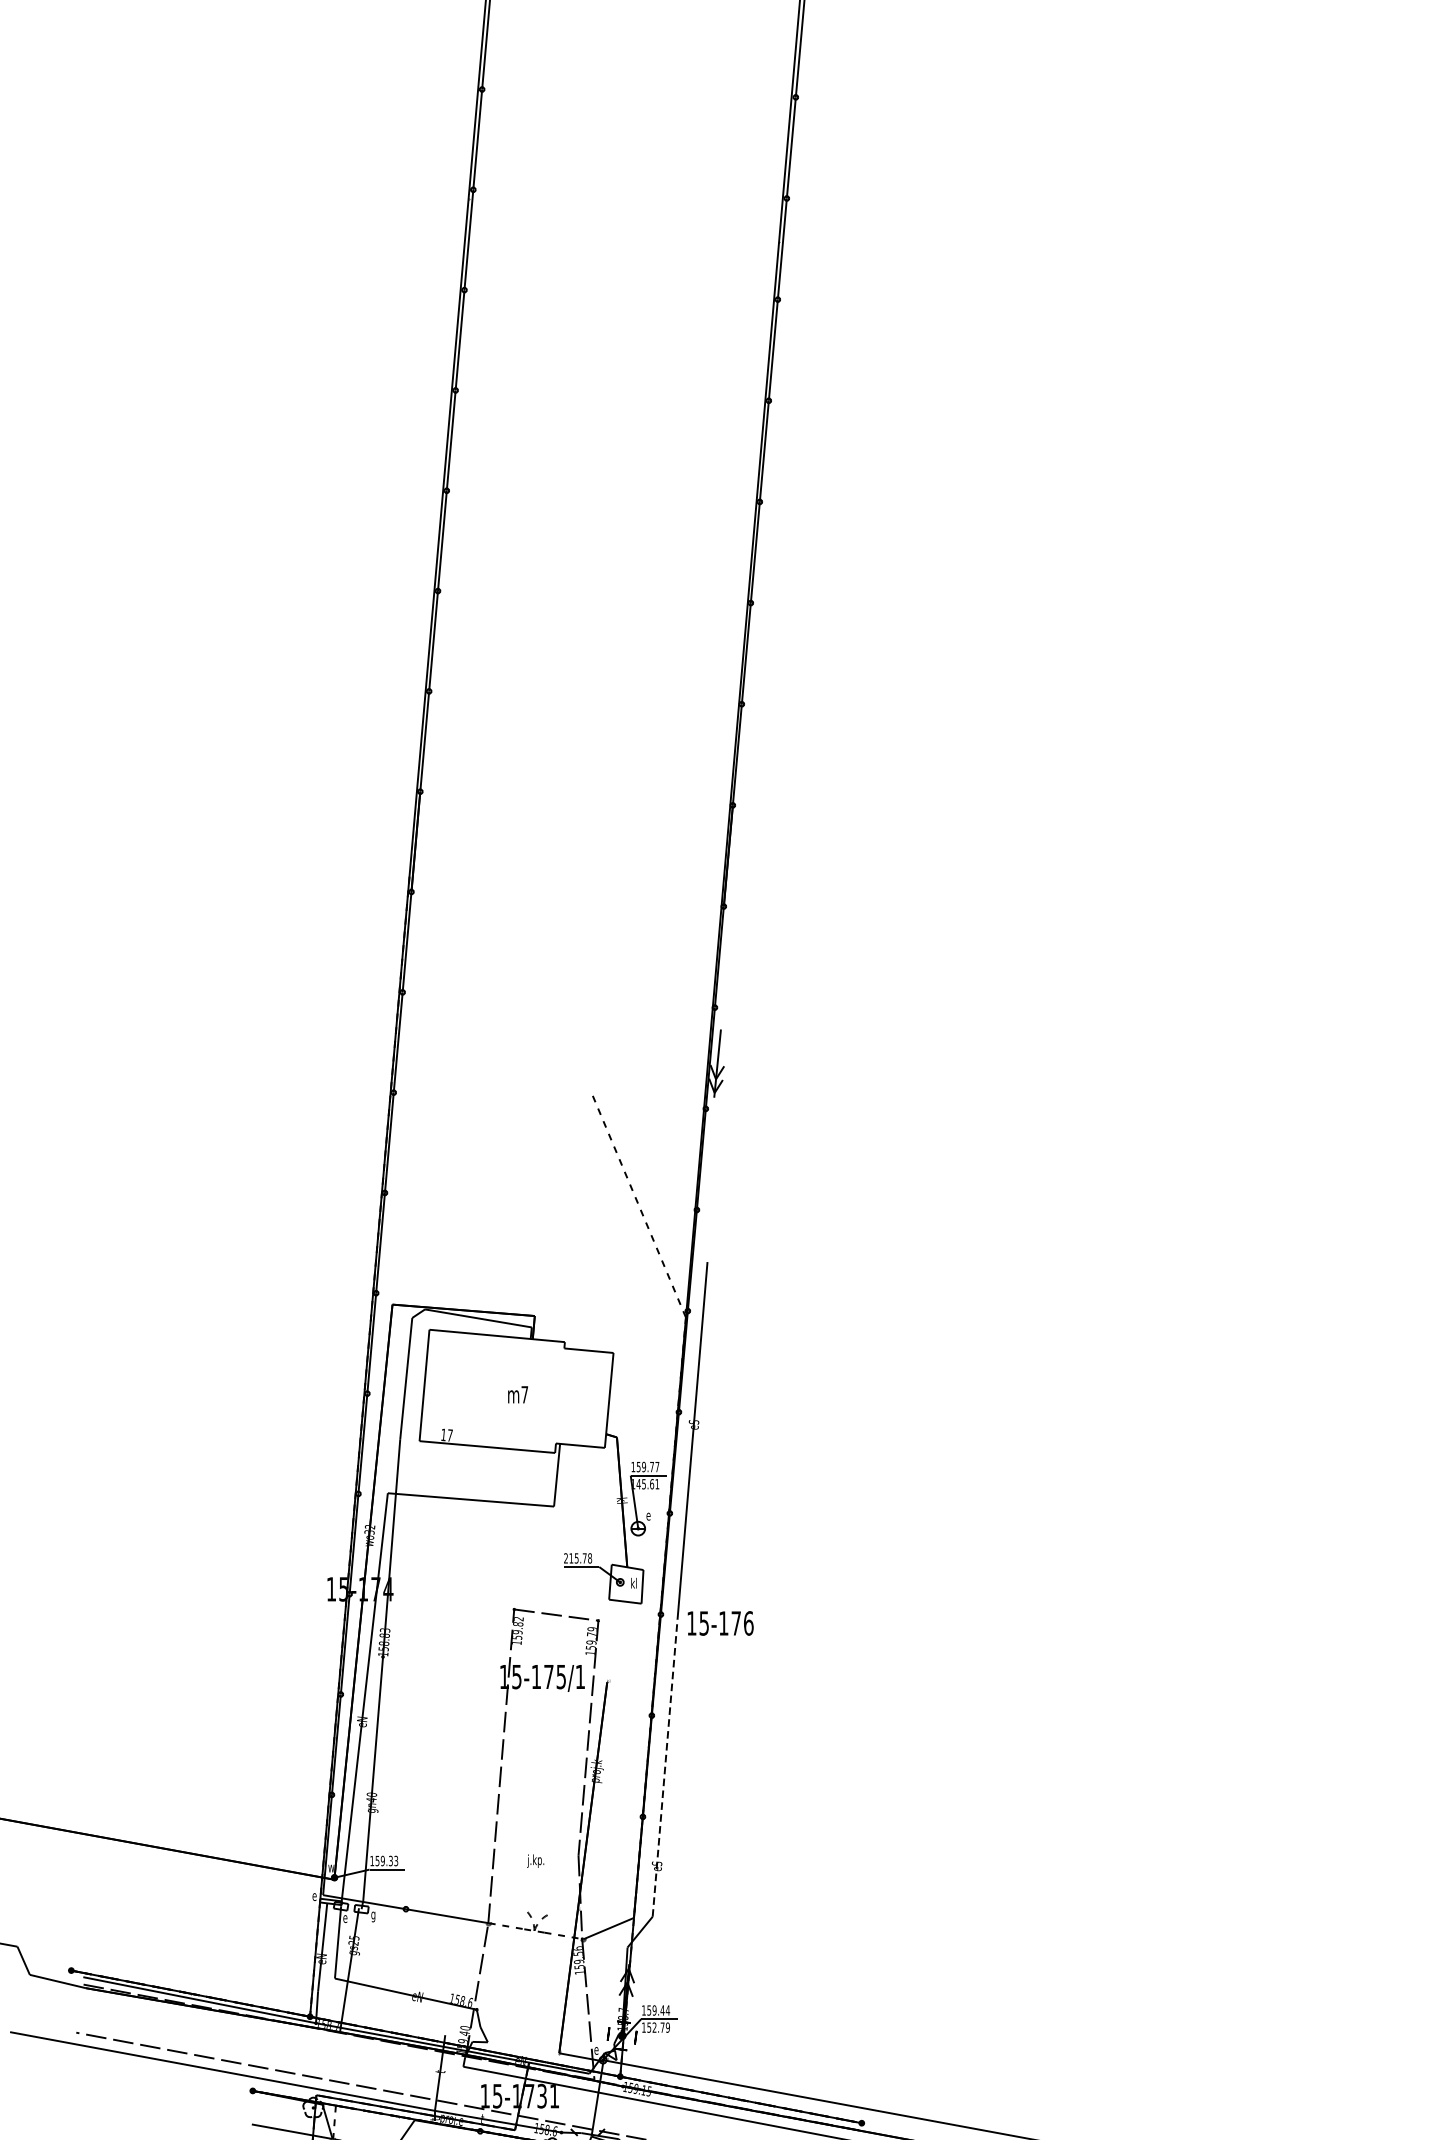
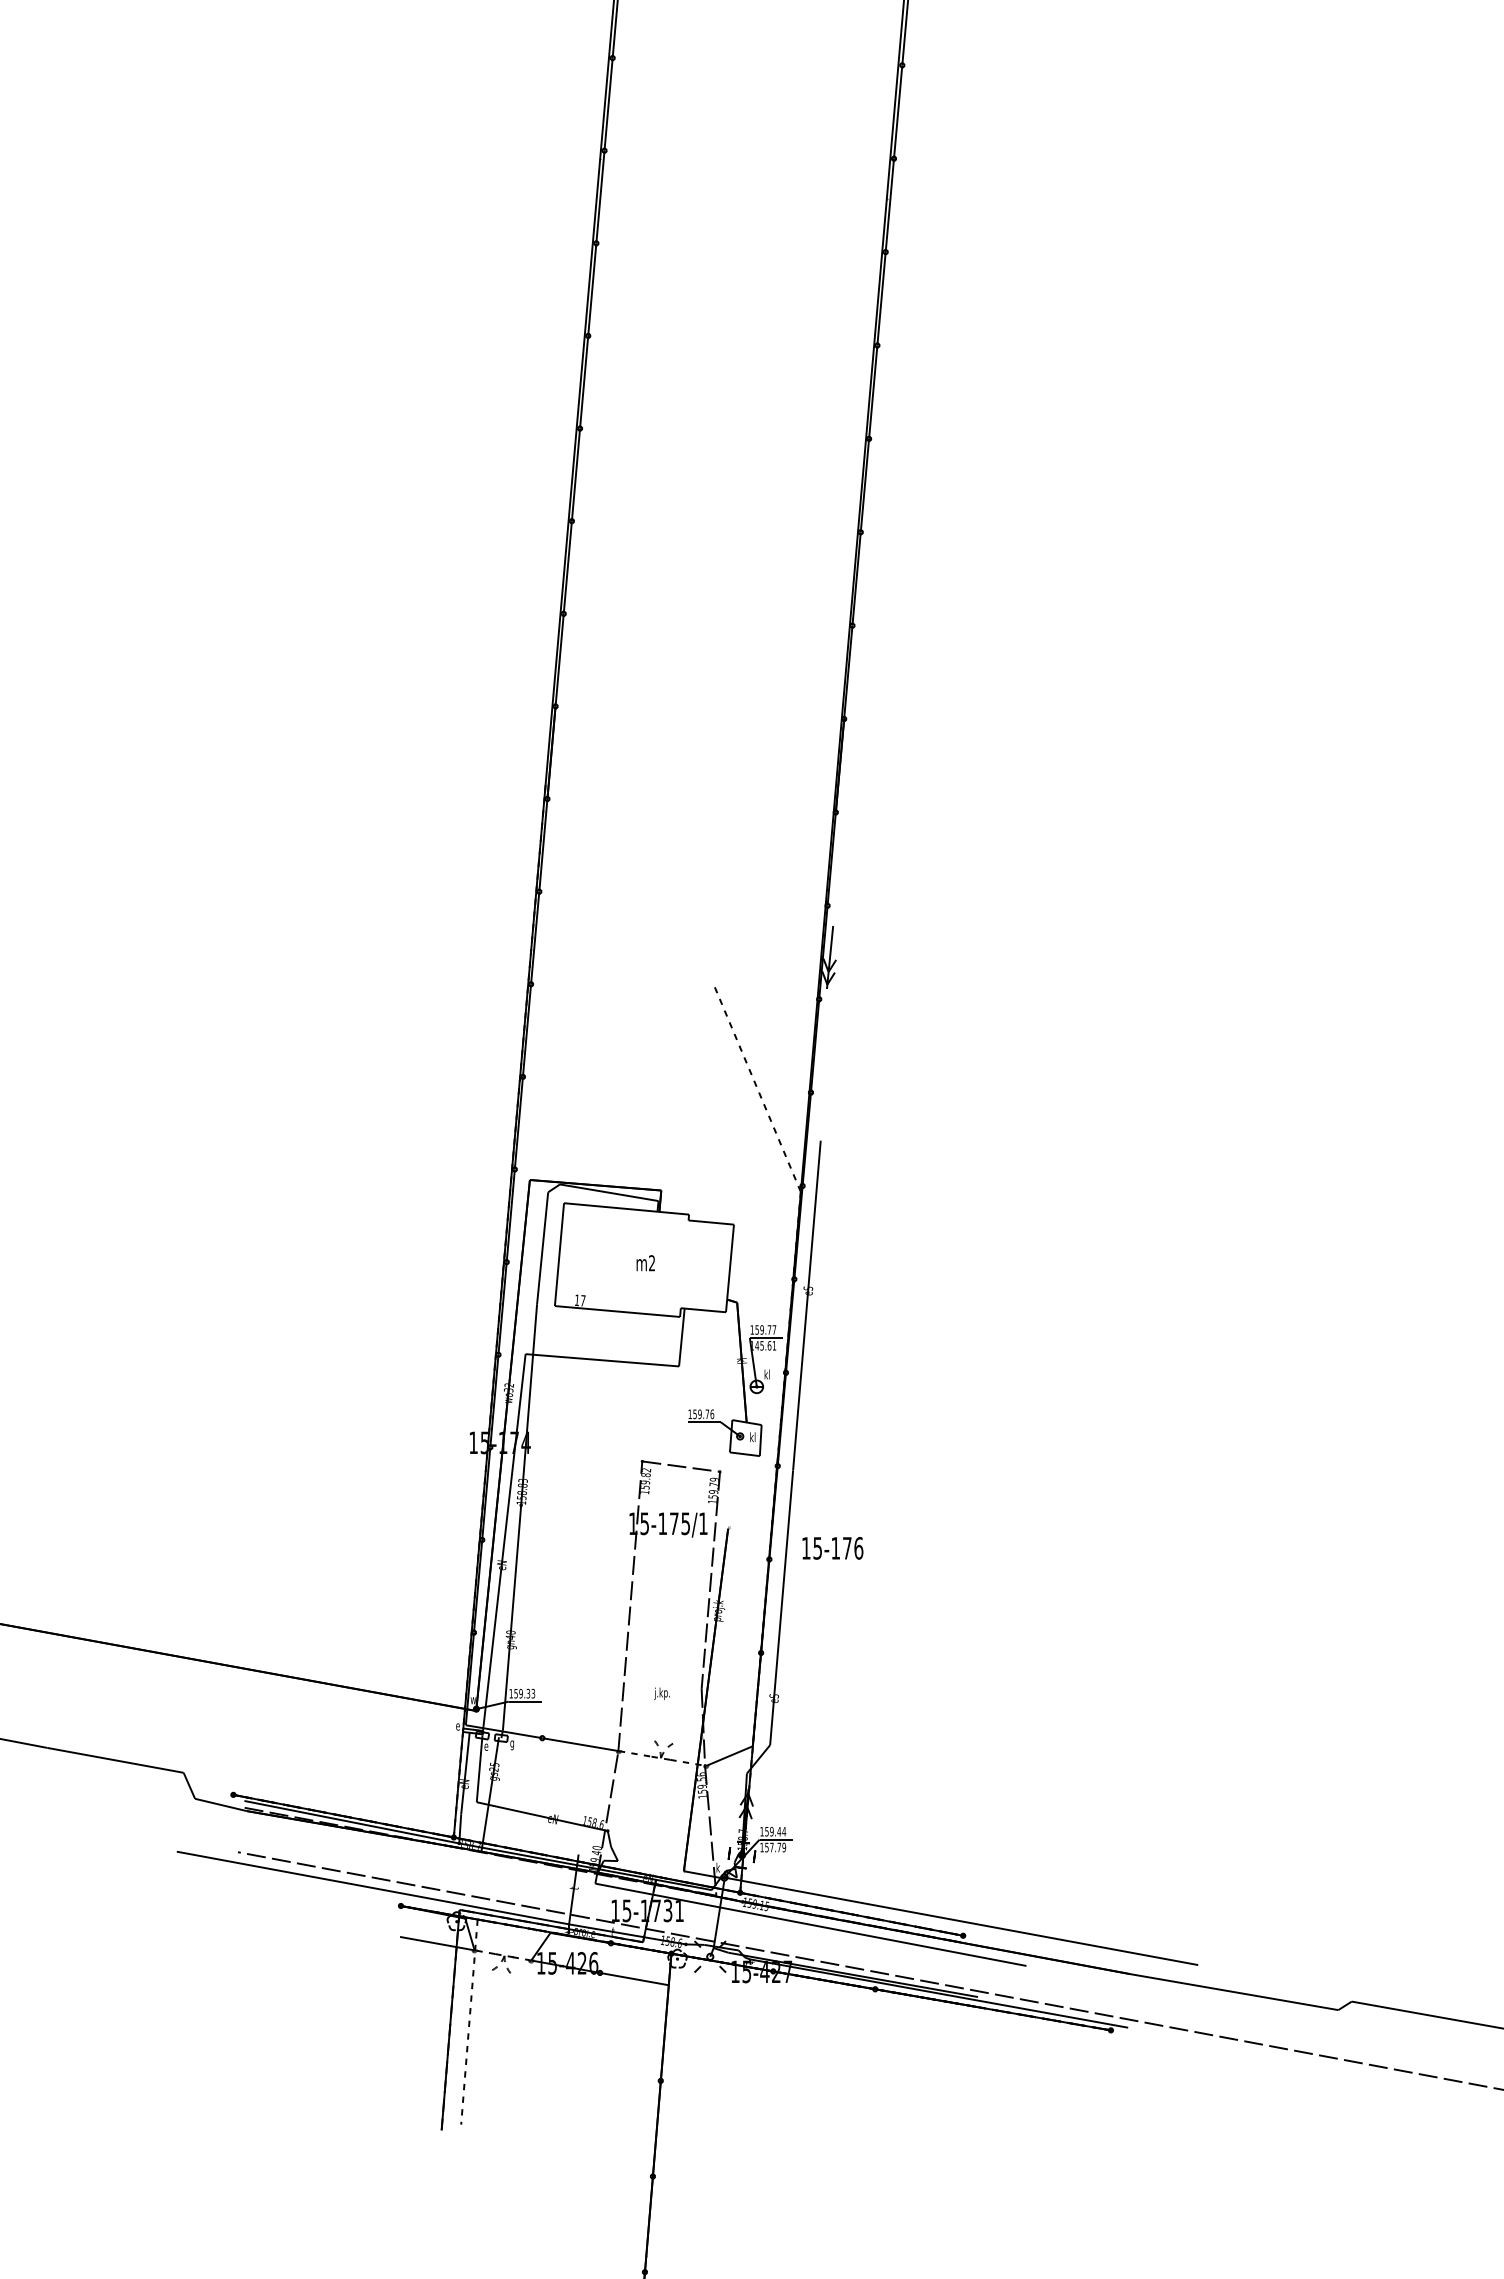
text: (525, 1395) -> (652, 1263), m7 -> m2
text: (648, 1515) -> (766, 1374), e -> kl
text: (578, 1558) -> (701, 1414), 215.78 -> 159.76
text: (720, 1623) -> (832, 1548), moved
line: (665, 1767) -> (781, 1607), dashed -> solid
text: (654, 2027) -> (771, 1847), 152.79 -> 157.79
text: (596, 2049) -> (718, 1867), e -> k

